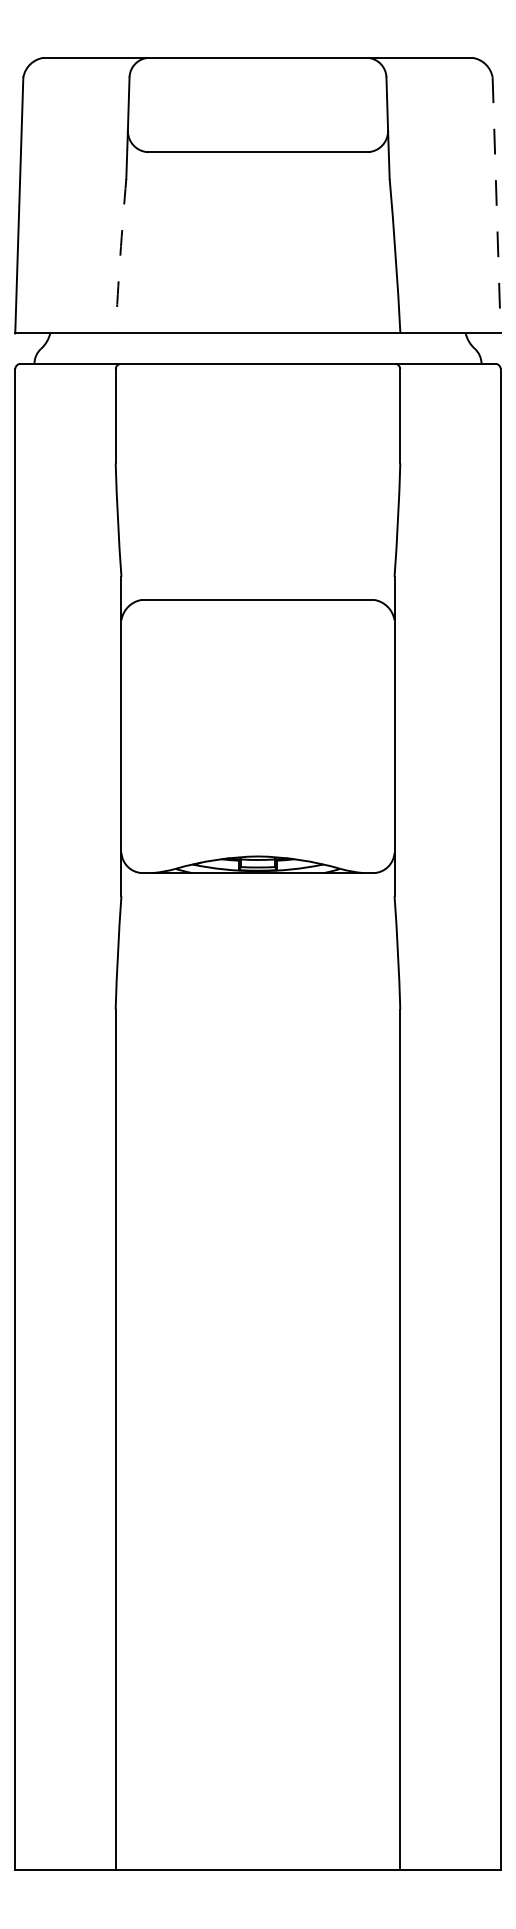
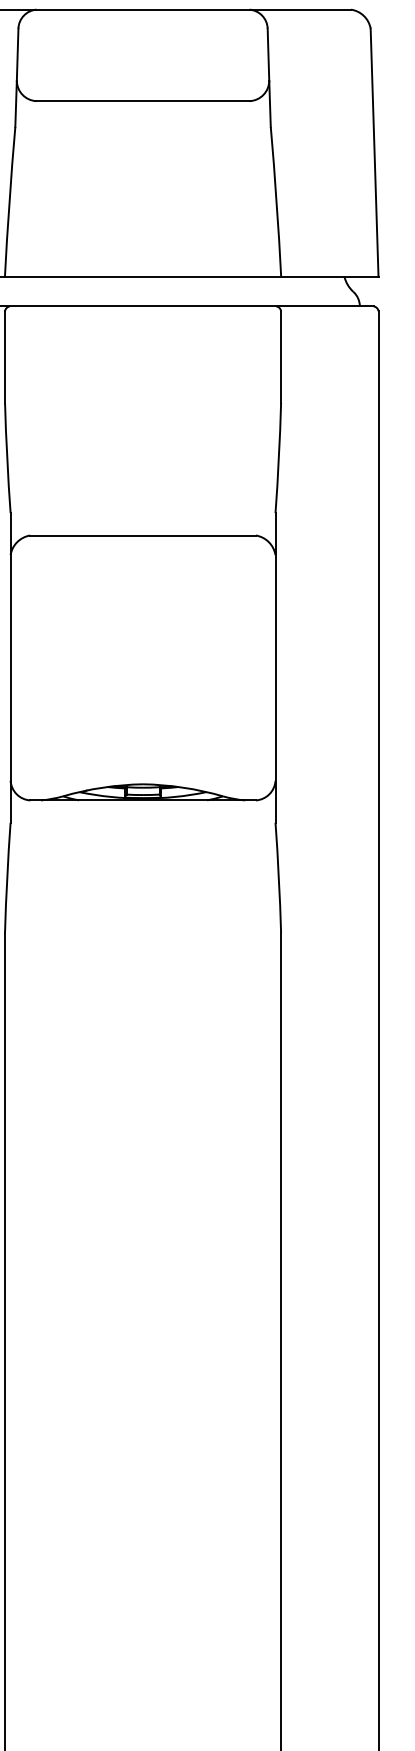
line: (496, 205) -> (374, 152), dashed -> solid
arc: (120, 256) -> (9, 202), dashed -> solid

